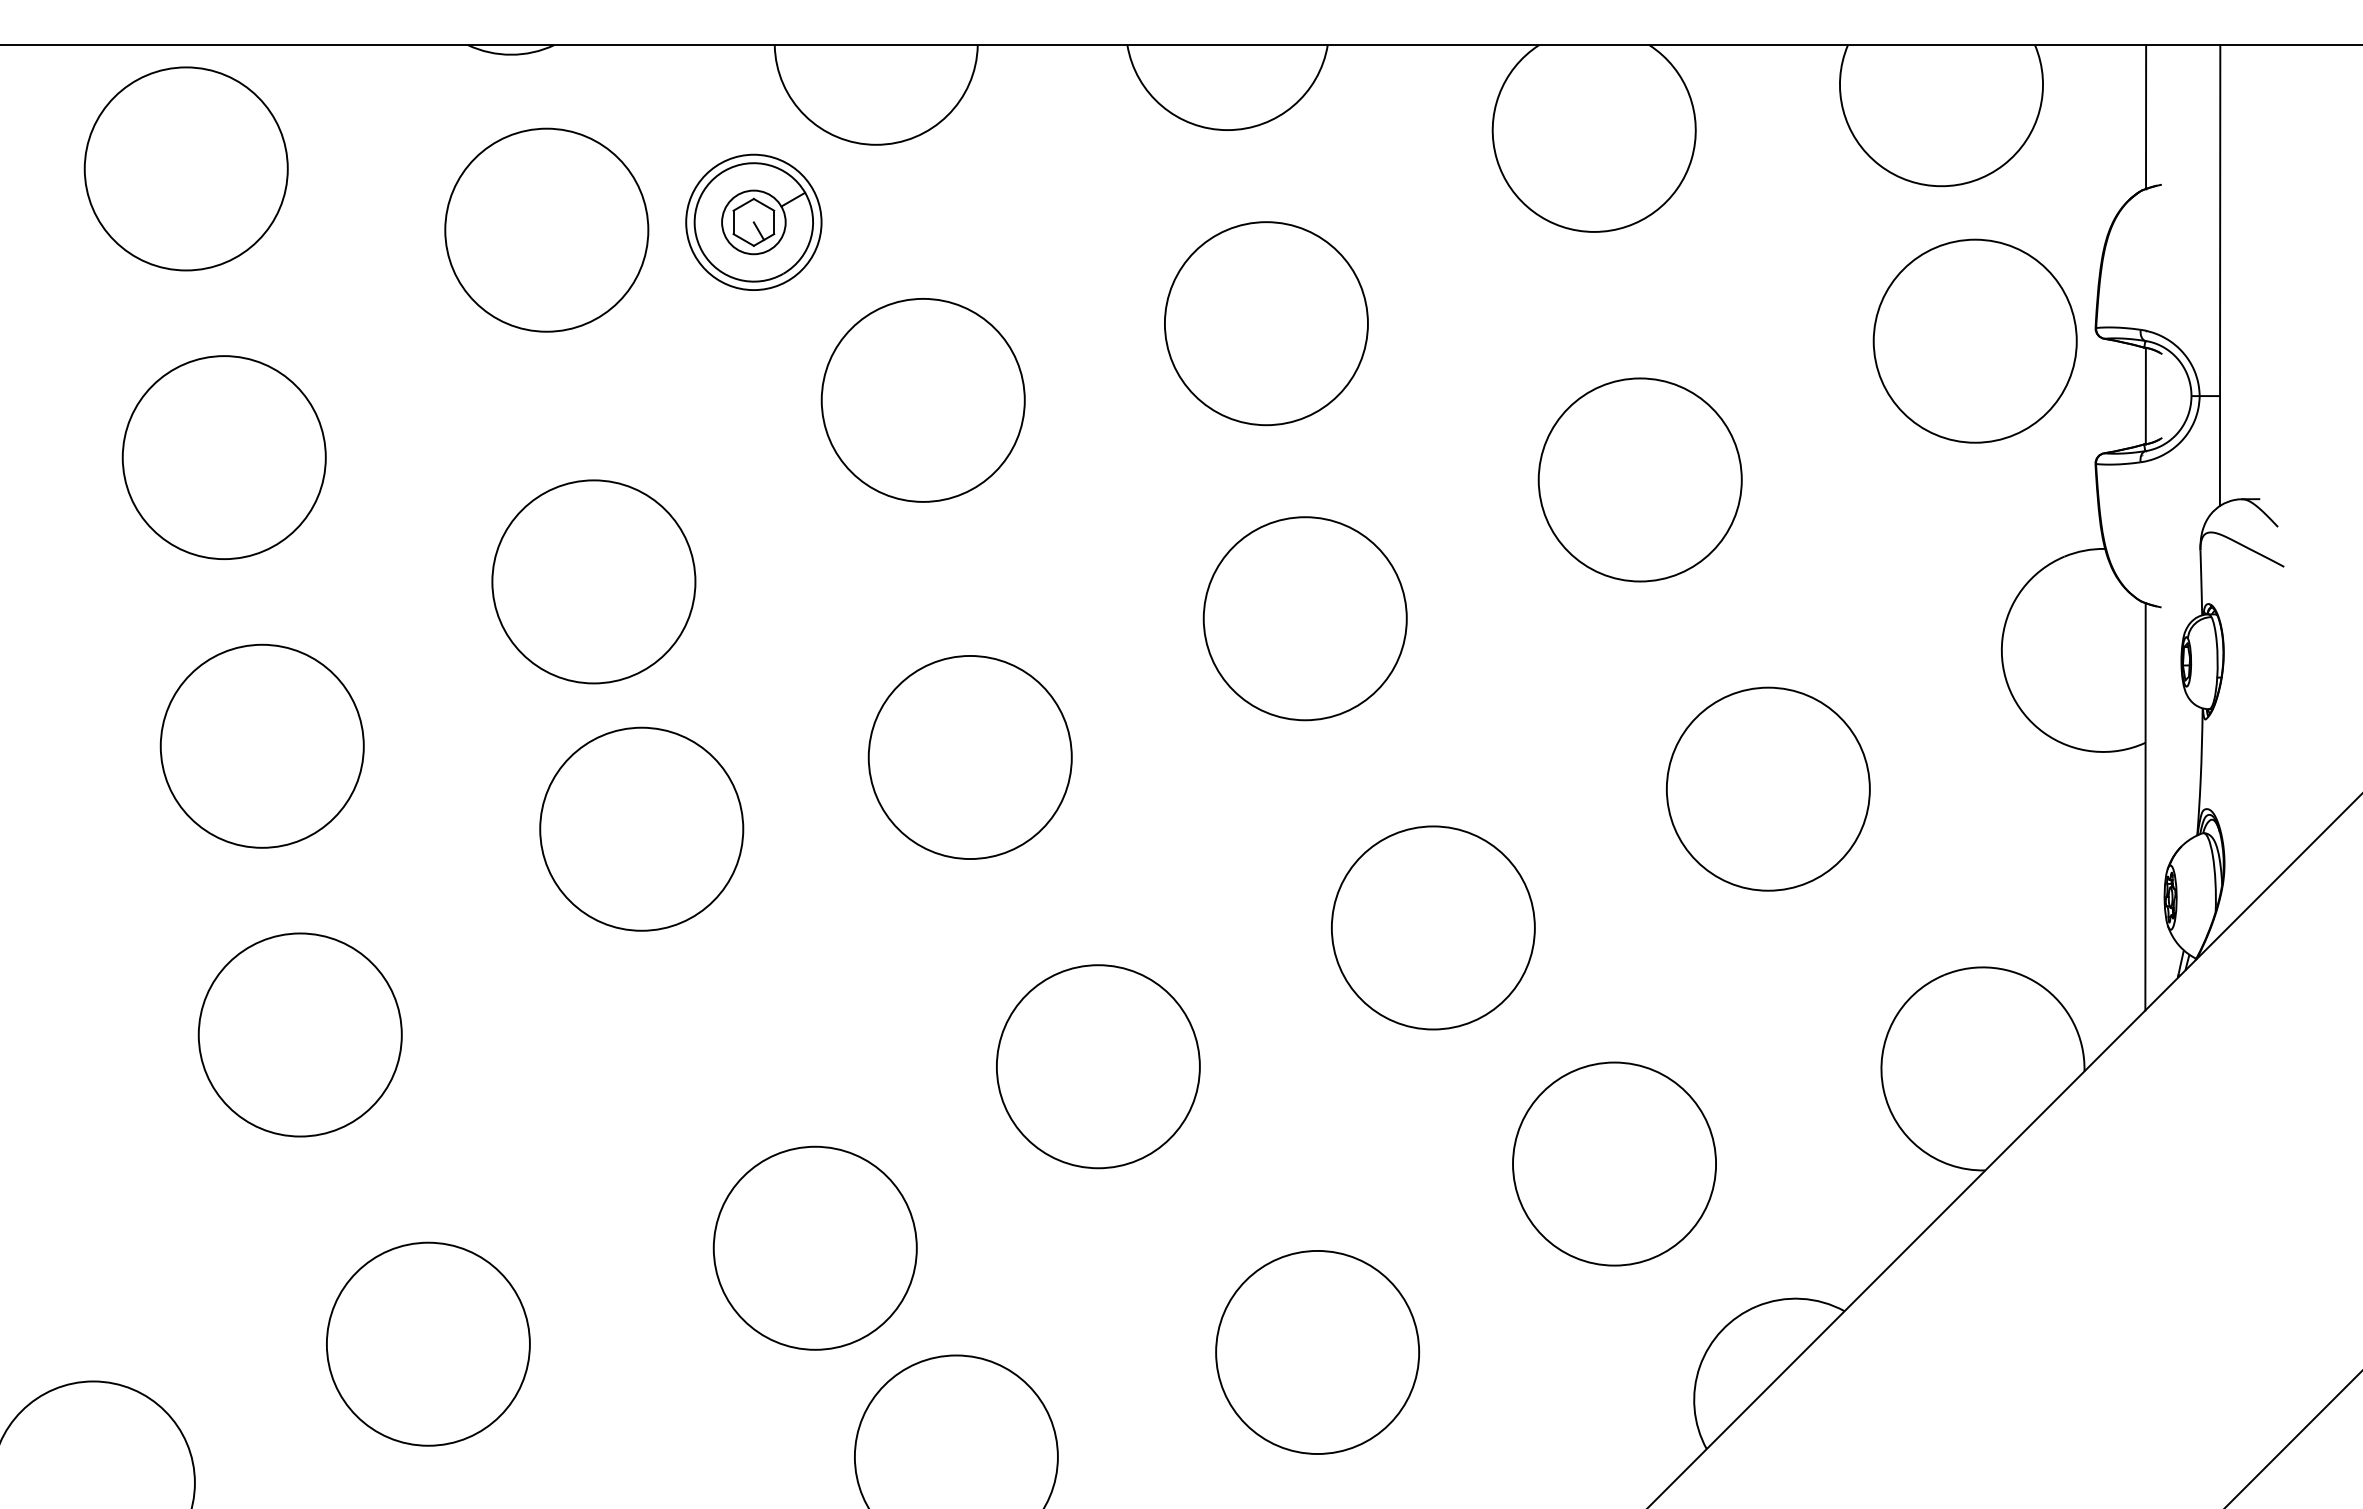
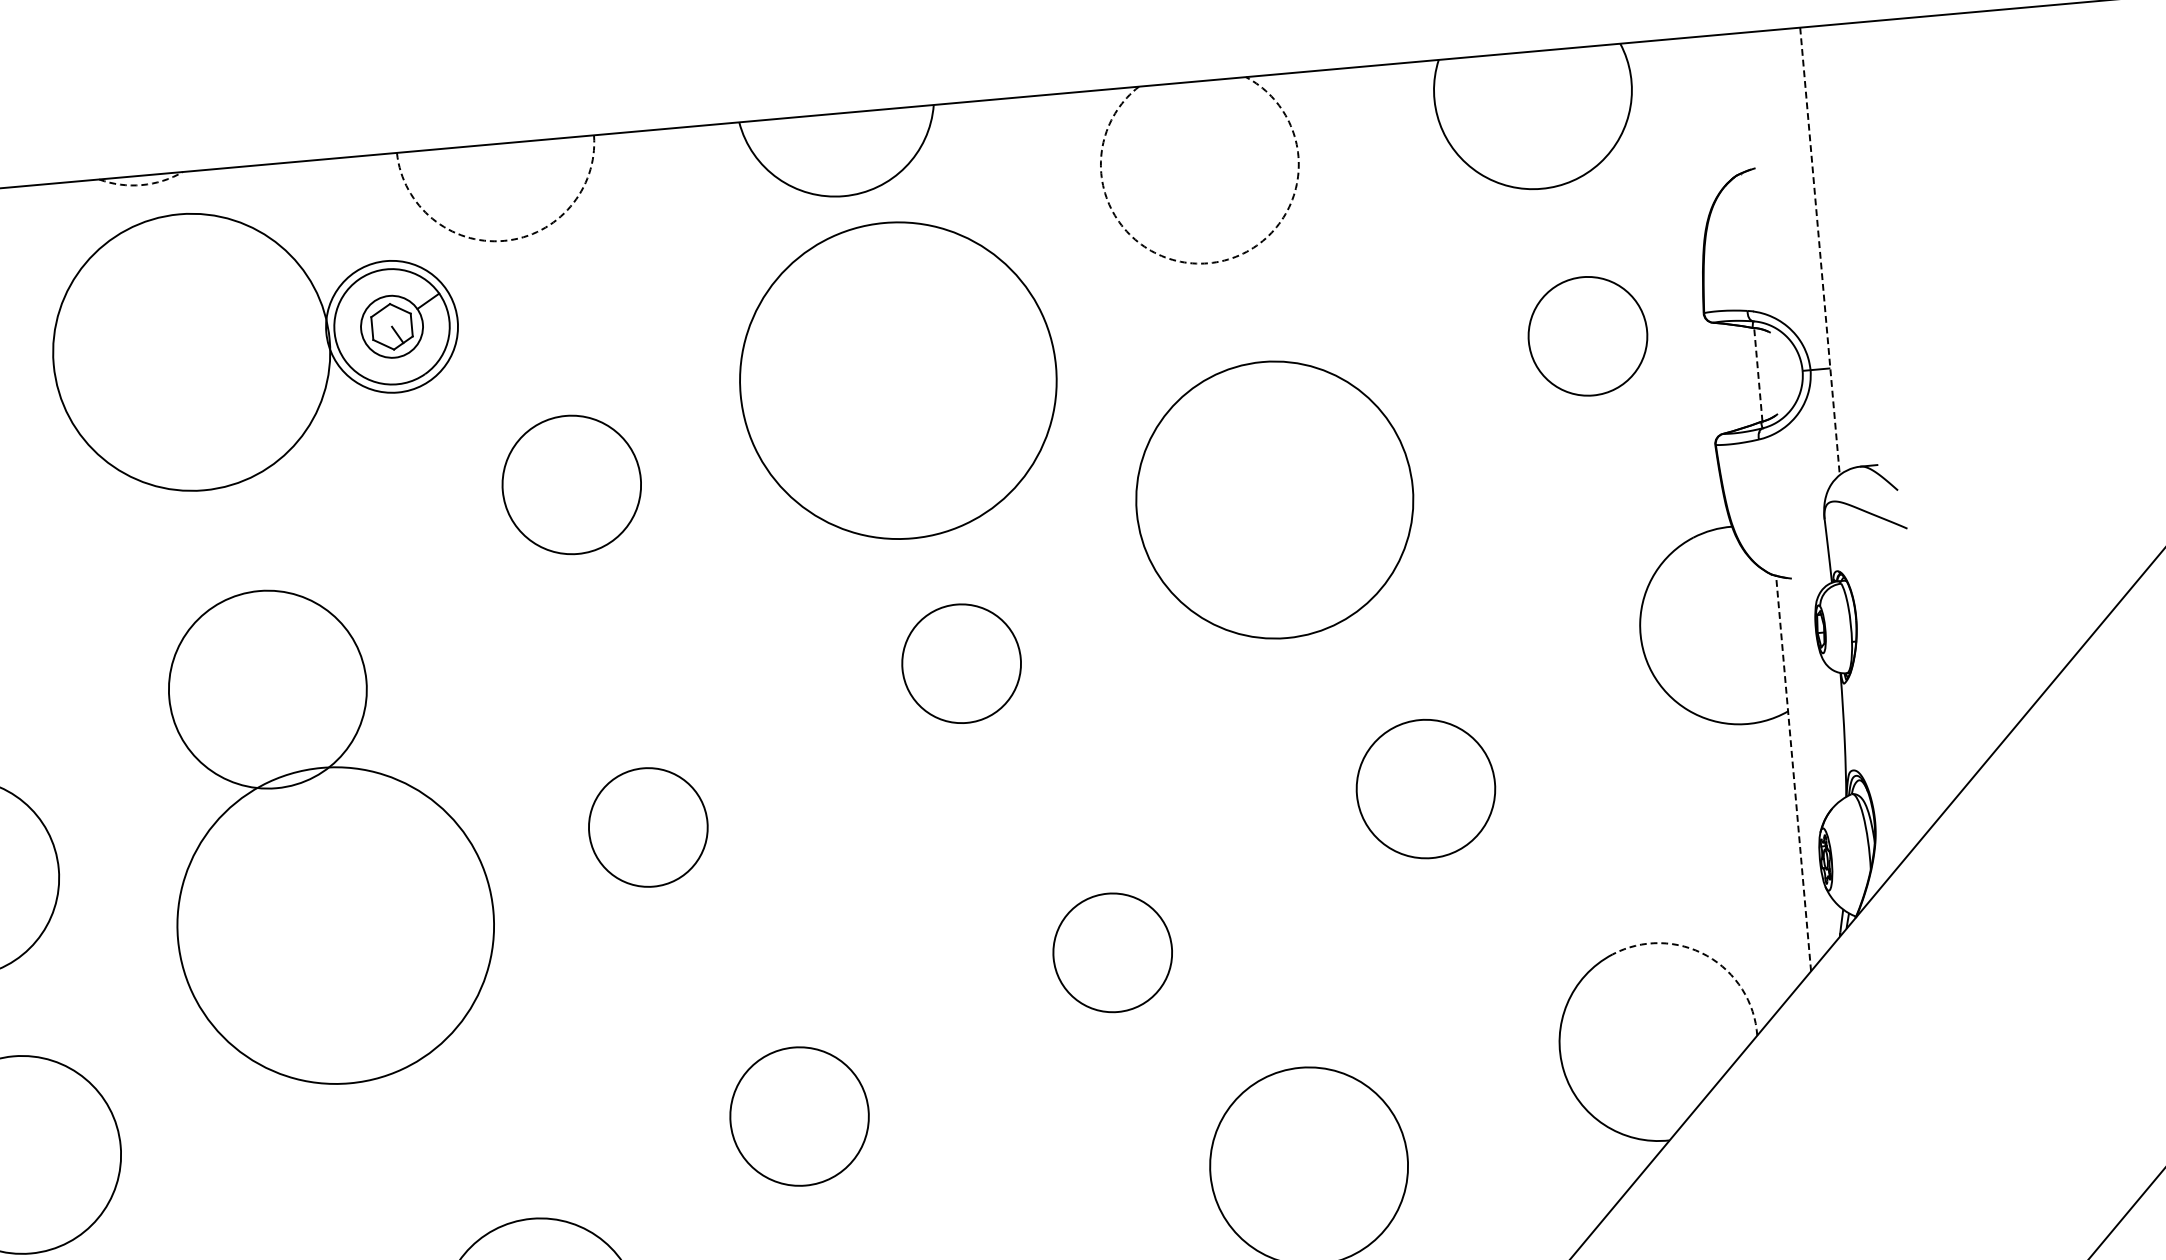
arc: (511, 54) -> (142, 184), solid -> dashed
line: (2146, 116) -> (1734, 103), removed
arc: (876, 144) -> (504, 240), solid -> dashed
circle: (546, 229) -> (191, 351), size x1.4
arc: (1594, 231) -> (1208, 262), solid -> dashed
line: (2220, 276) -> (1820, 252), solid -> dashed
circle: (1265, 323) -> (897, 380), size x1.6
circle: (1974, 340) -> (1587, 335), size x0.6
line: (2145, 395) -> (1757, 374), solid -> dashed
circle: (922, 400) -> (571, 485), size x0.7
circle: (1639, 479) -> (1274, 499), size x1.4
circle: (1304, 618) -> (960, 663), size x0.6
circle: (969, 757) -> (647, 827), size x0.6
circle: (1768, 788) -> (1426, 788), size x0.7
line: (2145, 806) -> (1793, 773), solid -> dashed
circle: (641, 828) -> (335, 924), size x1.6
circle: (1432, 927) -> (1111, 952), size x0.6
arc: (2040, 985) -> (1707, 956), solid -> dashed
circle: (1097, 1066) -> (798, 1116), size x0.7

